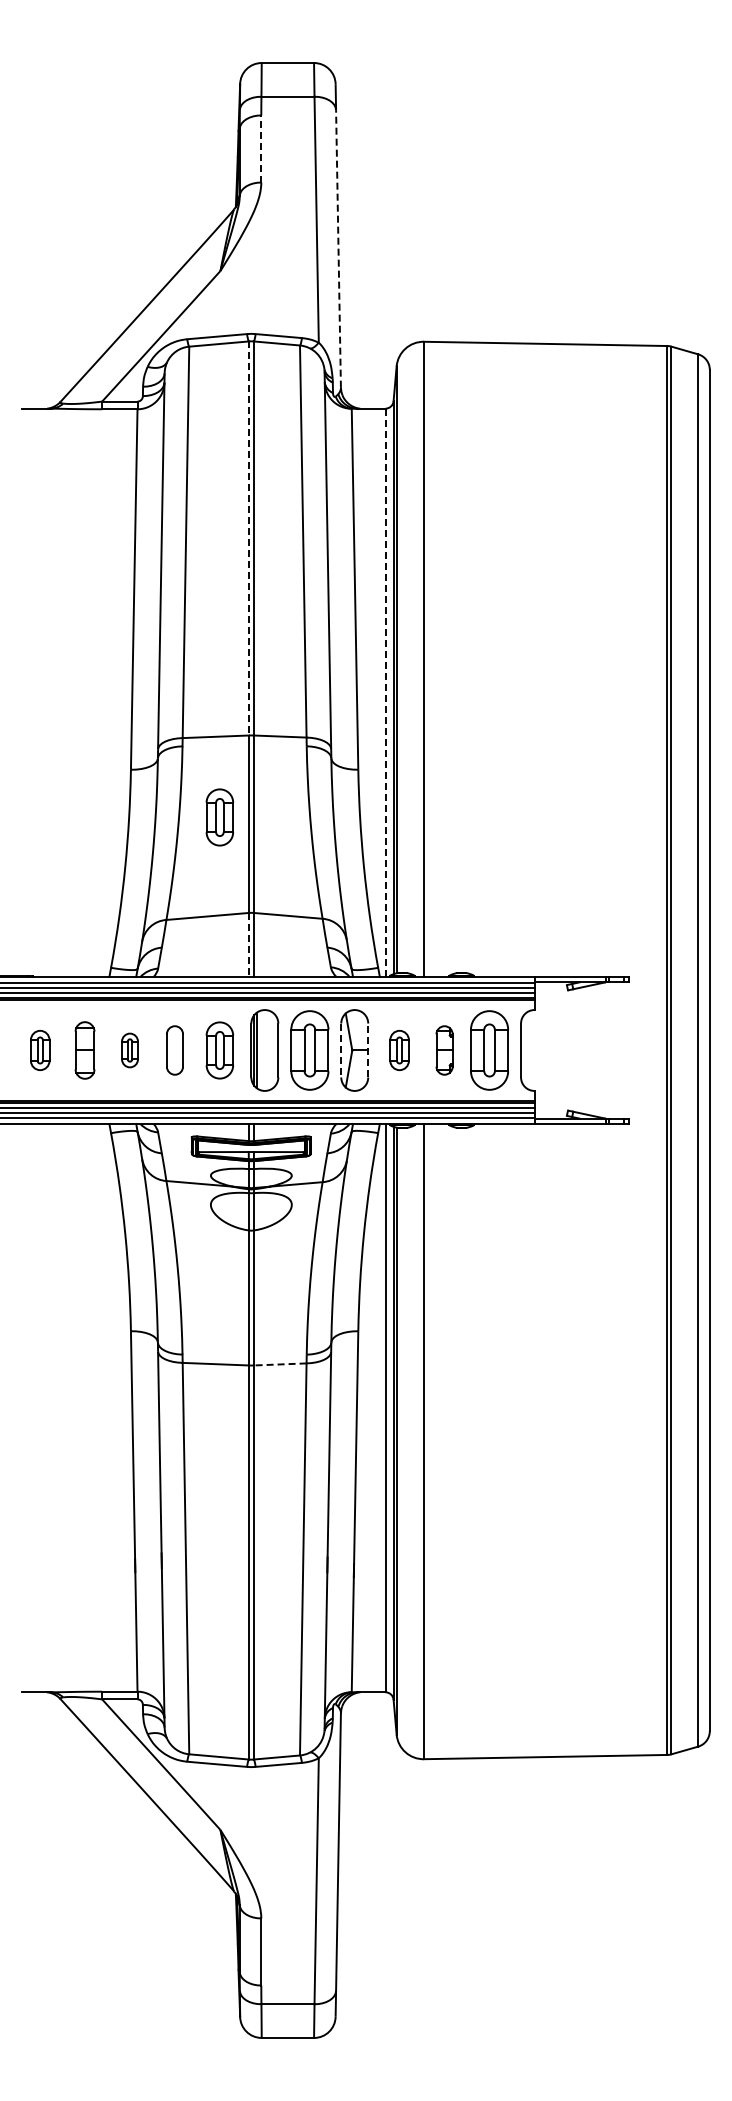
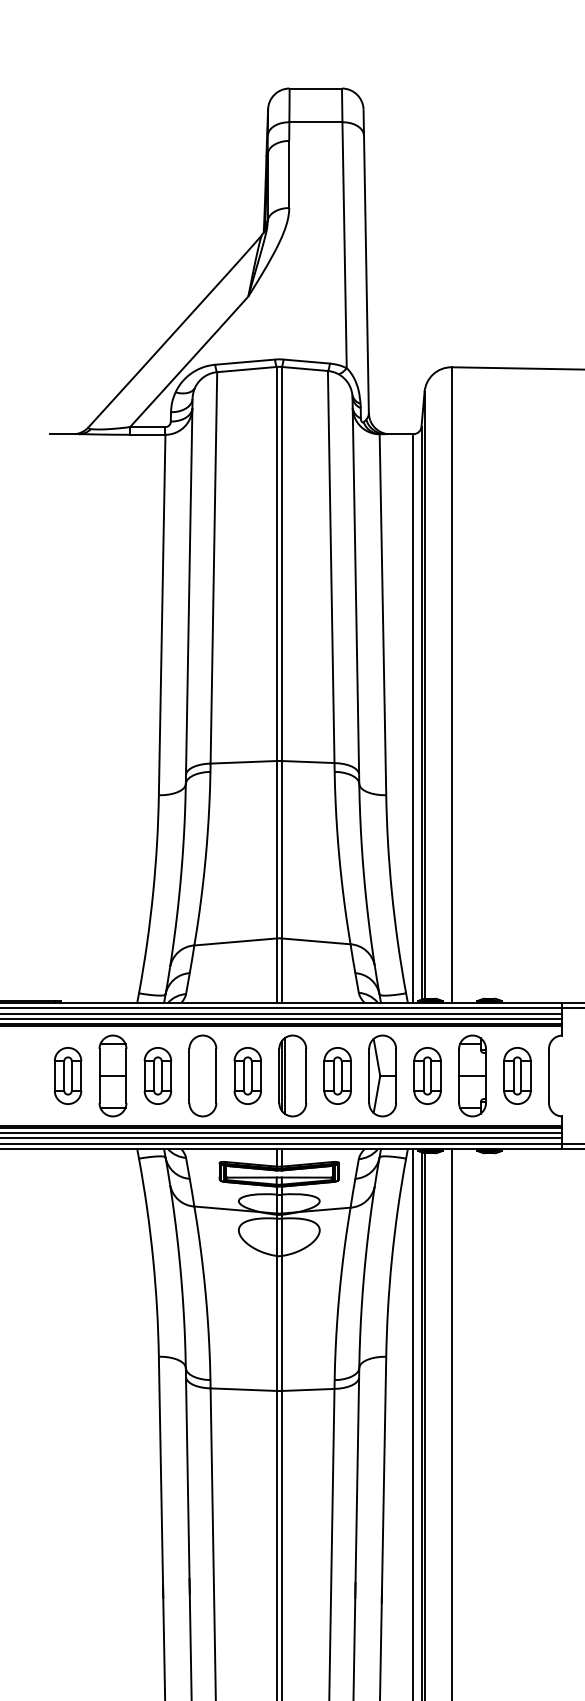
line: (261, 148) -> (289, 174), dashed -> solid
line: (338, 248) -> (366, 274), dashed -> solid
line: (249, 538) -> (277, 564), dashed -> solid
line: (385, 693) -> (413, 719), dashed -> solid
part: (219, 817) -> (247, 843), removed
line: (249, 945) -> (277, 971), dashed -> solid
part: (40, 1050) -> (68, 1076), size x1.43
part: (84, 1050) -> (112, 1076), size x1.43
part: (129, 1050) -> (157, 1076), size x1.67
part: (174, 1050) -> (202, 1076), size x1.67
part: (309, 1050) -> (337, 1076), size x0.71
line: (341, 1050) -> (369, 1076), dashed -> solid
line: (368, 1050) -> (396, 1076), dashed -> solid
part: (399, 1050) -> (427, 1076), size x1.43
part: (444, 1050) -> (472, 1076), size x1.67
part: (489, 1050) -> (517, 1076), size x0.71
line: (279, 1364) -> (307, 1390), dashed -> solid

